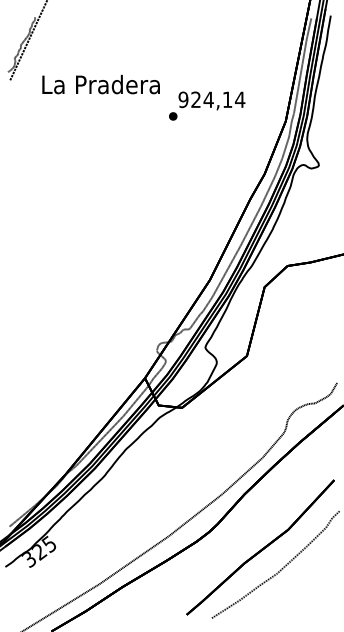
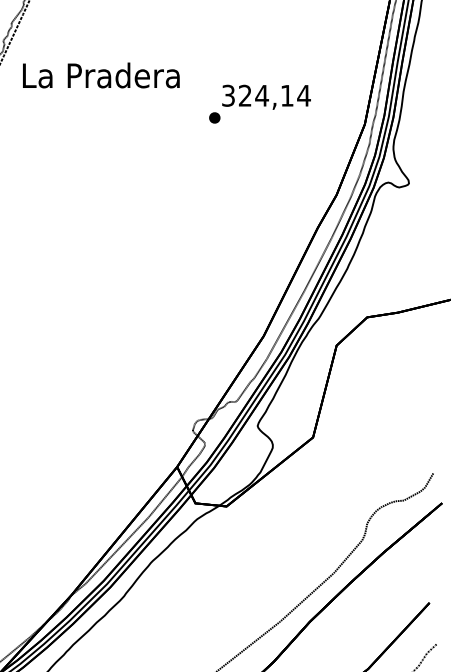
text: (100, 84) -> (100, 75), moved
text: (183, 99) -> (228, 95), 924,14 -> 324,14

